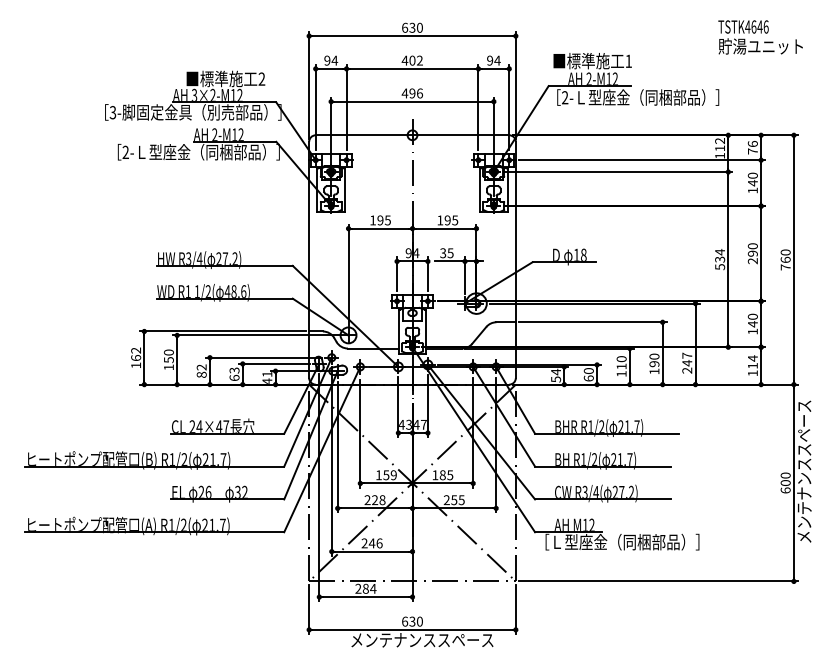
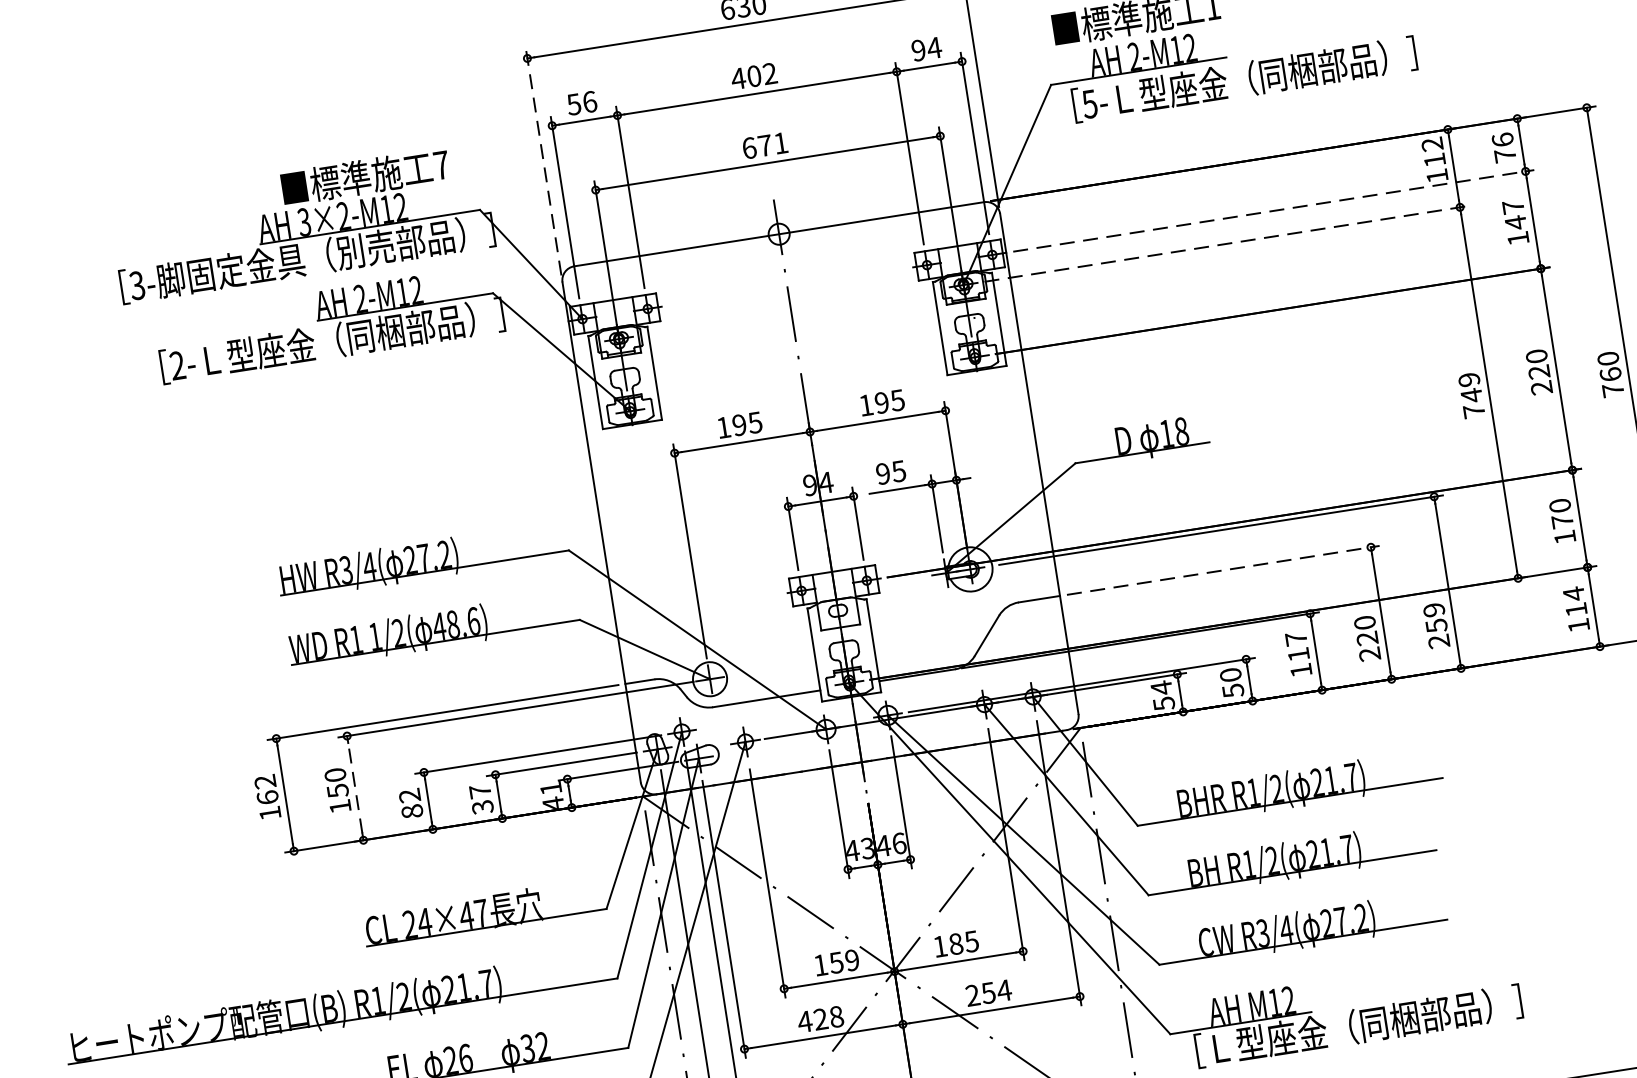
text: (331, 60) -> (582, 102), 94 -> 56
text: (261, 78) -> (440, 164), 2 -> 7
line: (309, 84) -> (544, 160), solid -> dashed
text: (412, 93) -> (765, 145), 496 -> 671
text: (564, 97) -> (1088, 103), 2- -> 5-
line: (642, 160) -> (1274, 211), solid -> dashed
line: (618, 172) -> (1227, 244), solid -> dashed
text: (752, 175) -> (1512, 206), 140 -> 147
text: (443, 253) -> (883, 474), 35 -> 95
text: (752, 253) -> (1538, 371), 290 -> 220
text: (720, 259) -> (1472, 395), 534 -> 749
line: (592, 322) -> (1222, 570), solid -> dashed
text: (752, 324) -> (1561, 522), 140 -> 170
line: (177, 359) -> (355, 786), solid -> dashed
text: (621, 359) -> (1296, 639), 110 -> 117
text: (687, 359) -> (1435, 617), 247 -> 259
text: (654, 367) -> (1368, 645), 190 -> 220
text: (234, 374) -> (481, 799), 63 -> 37
text: (588, 378) -> (1232, 690), 60 -> 50
text: (423, 424) -> (898, 843), 47 -> 46
text: (367, 500) -> (804, 1022), 228 -> 428
text: (461, 500) -> (1003, 991), 255 -> 254

